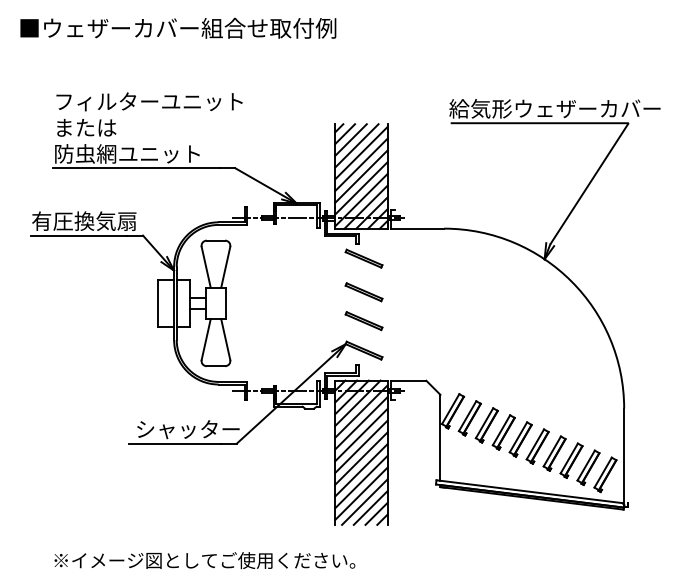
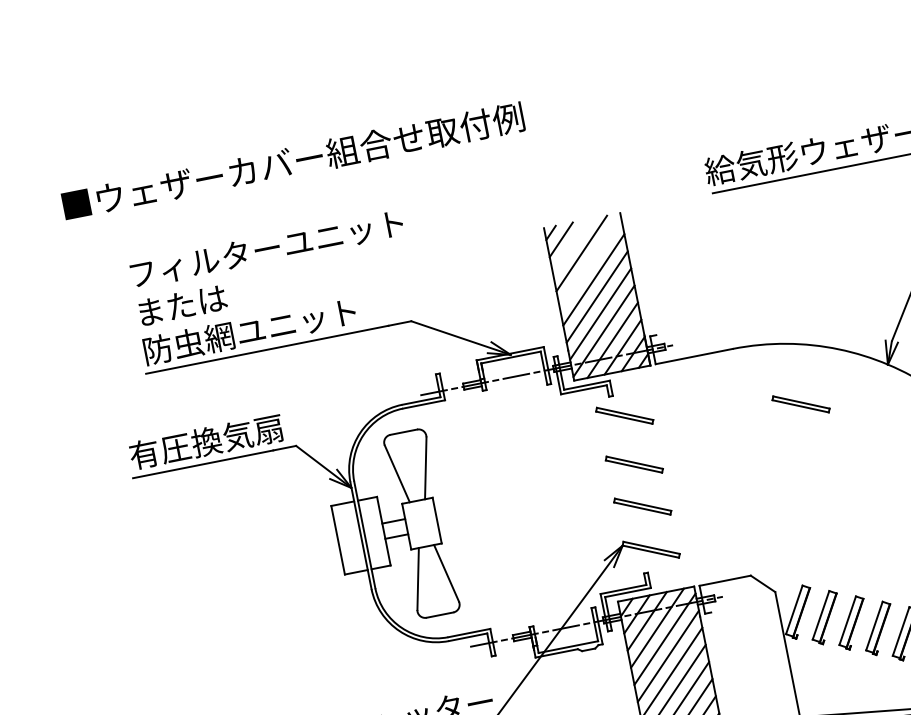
text: (178, 27) -> (293, 160), moved
line: (350, 139) -> (570, 246), removed
line: (361, 152) -> (590, 261), removed
part: (481, 274) -> (800, 404), added

